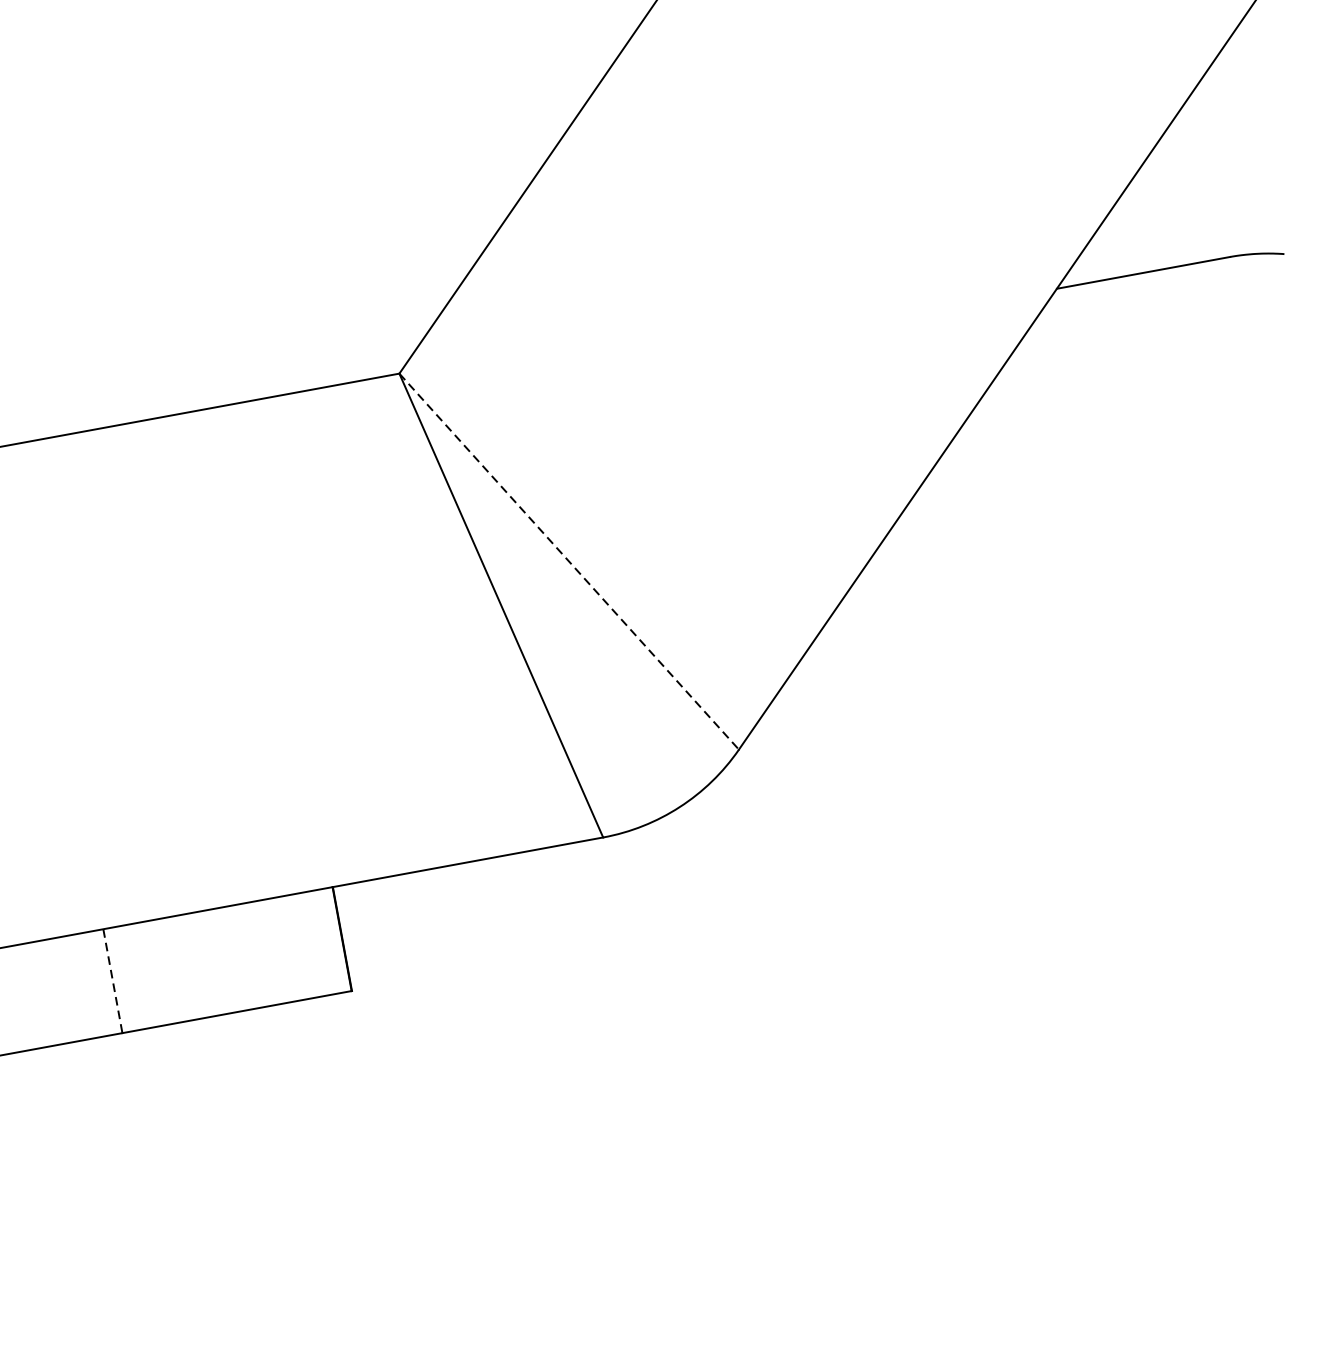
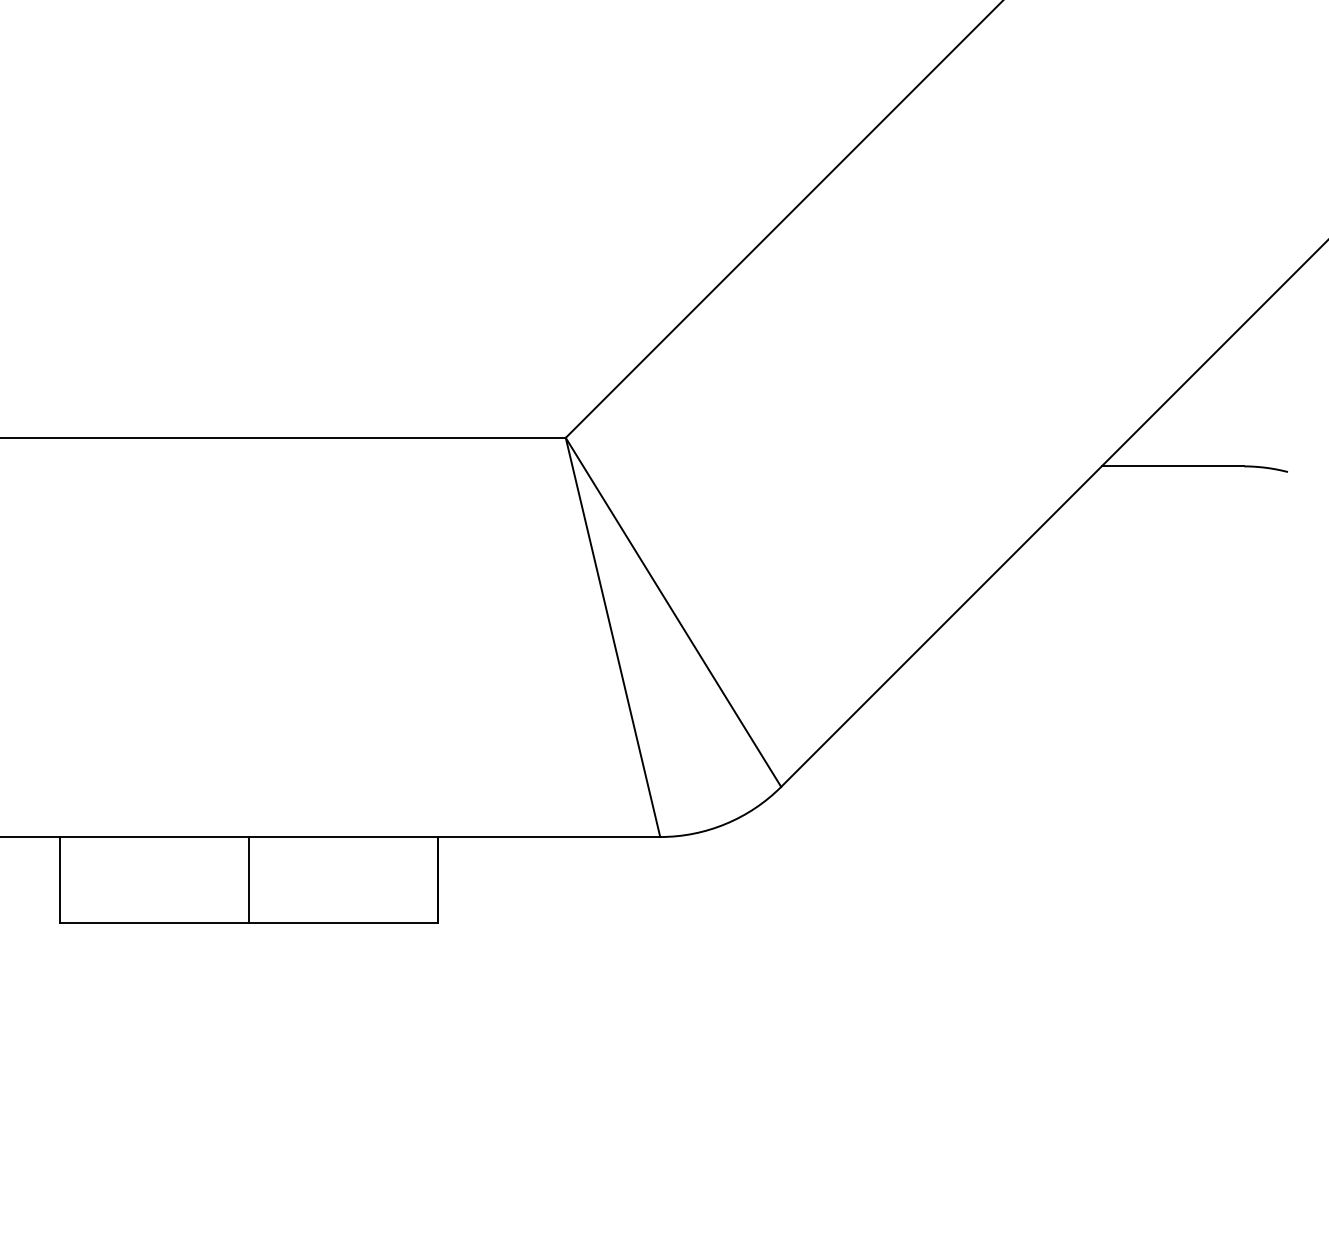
line: (569, 561) -> (673, 612), dashed -> solid
line: (112, 980) -> (248, 879), dashed -> solid

